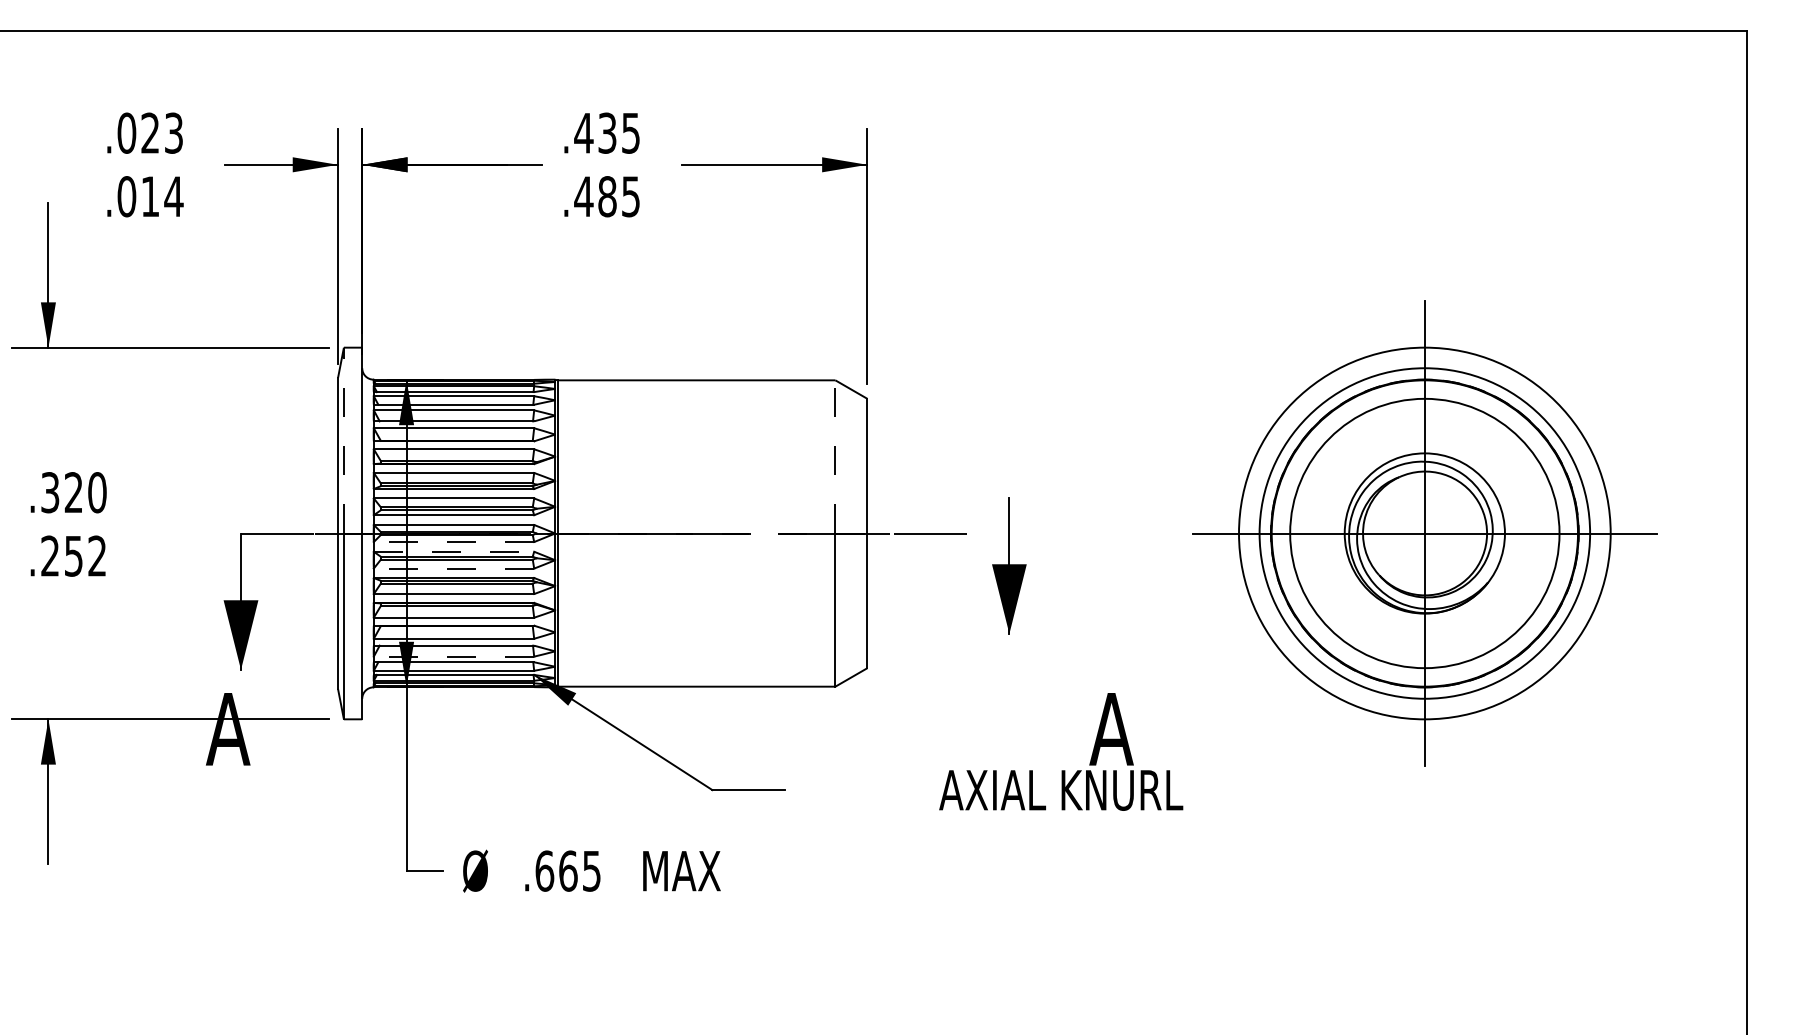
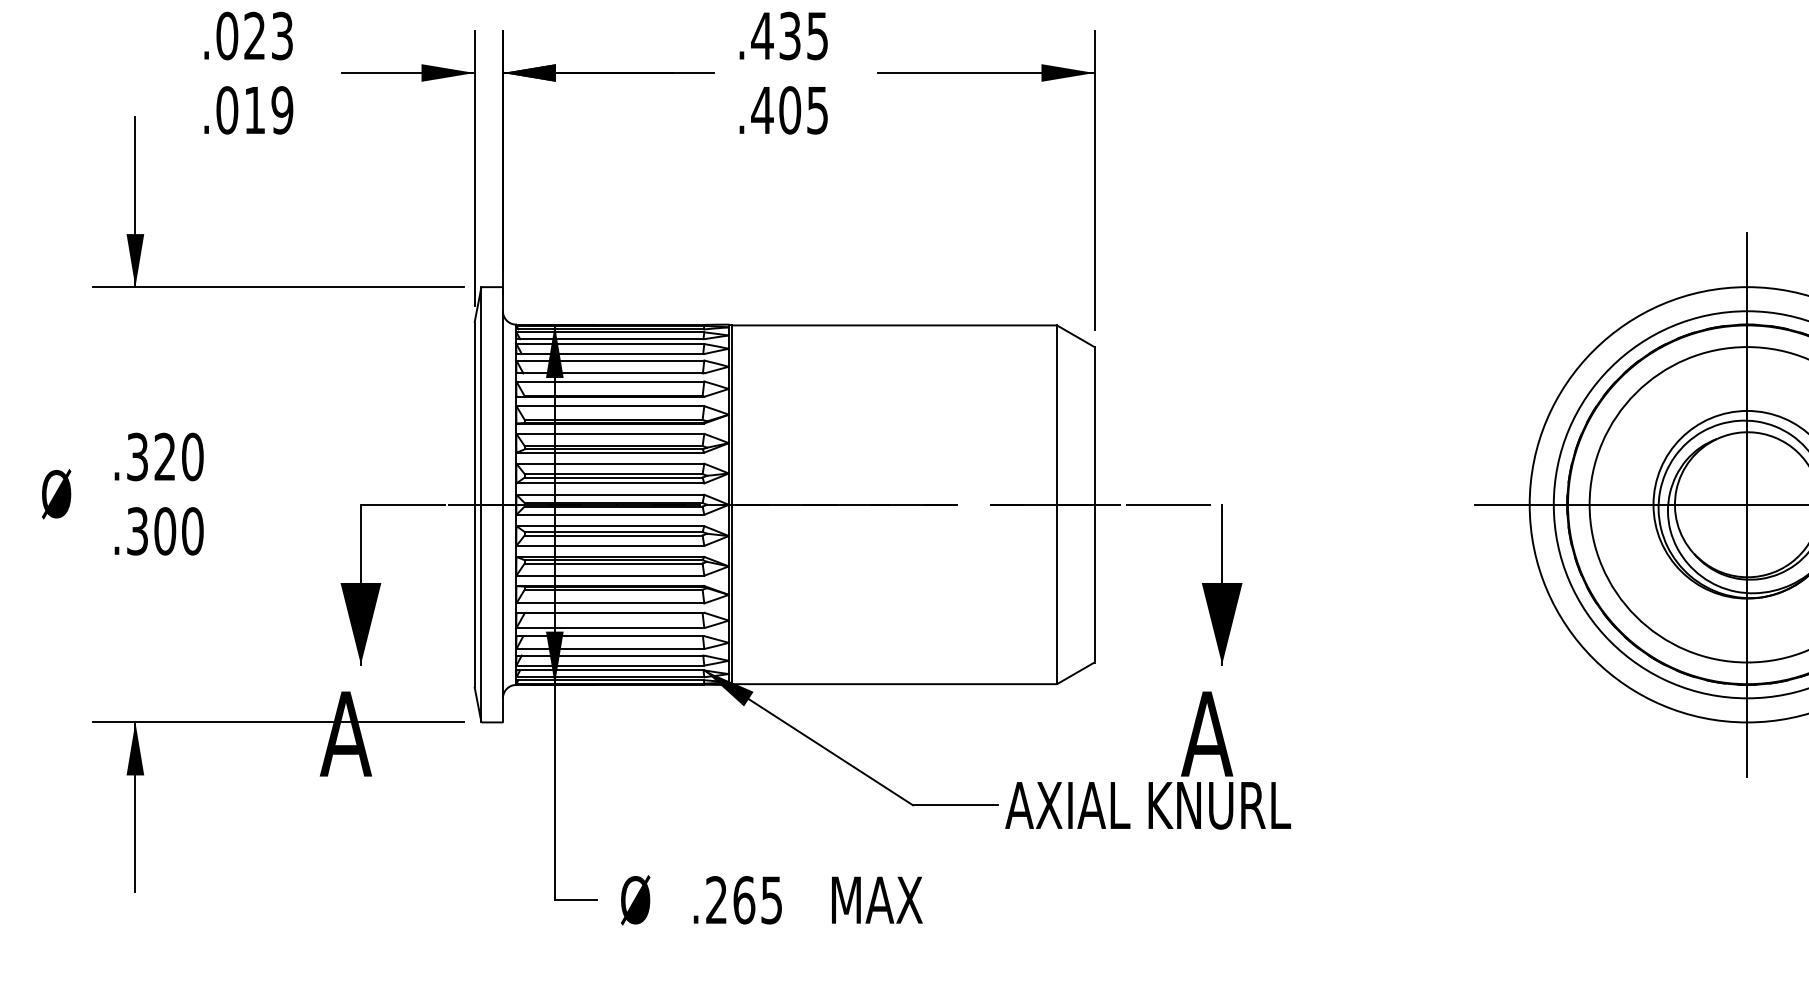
text: (173, 196) -> (281, 110), .014 -> .019
text: (607, 196) -> (790, 110), .485 -> .405
line: (343, 440) -> (480, 395), dashed -> solid
line: (835, 456) -> (1057, 414), dashed -> solid
line: (453, 542) -> (609, 515), dashed -> solid
line: (454, 551) -> (610, 525), dashed -> solid
text: (73, 555) -> (164, 530), .252 -> .300
part: (1009, 565) -> (1222, 584), moved
line: (453, 568) -> (609, 545), dashed -> solid
line: (453, 656) -> (609, 648), dashed -> solid
text: (1061, 751) -> (1148, 760), moved
text: (544, 870) -> (716, 899), .665 -> .265

